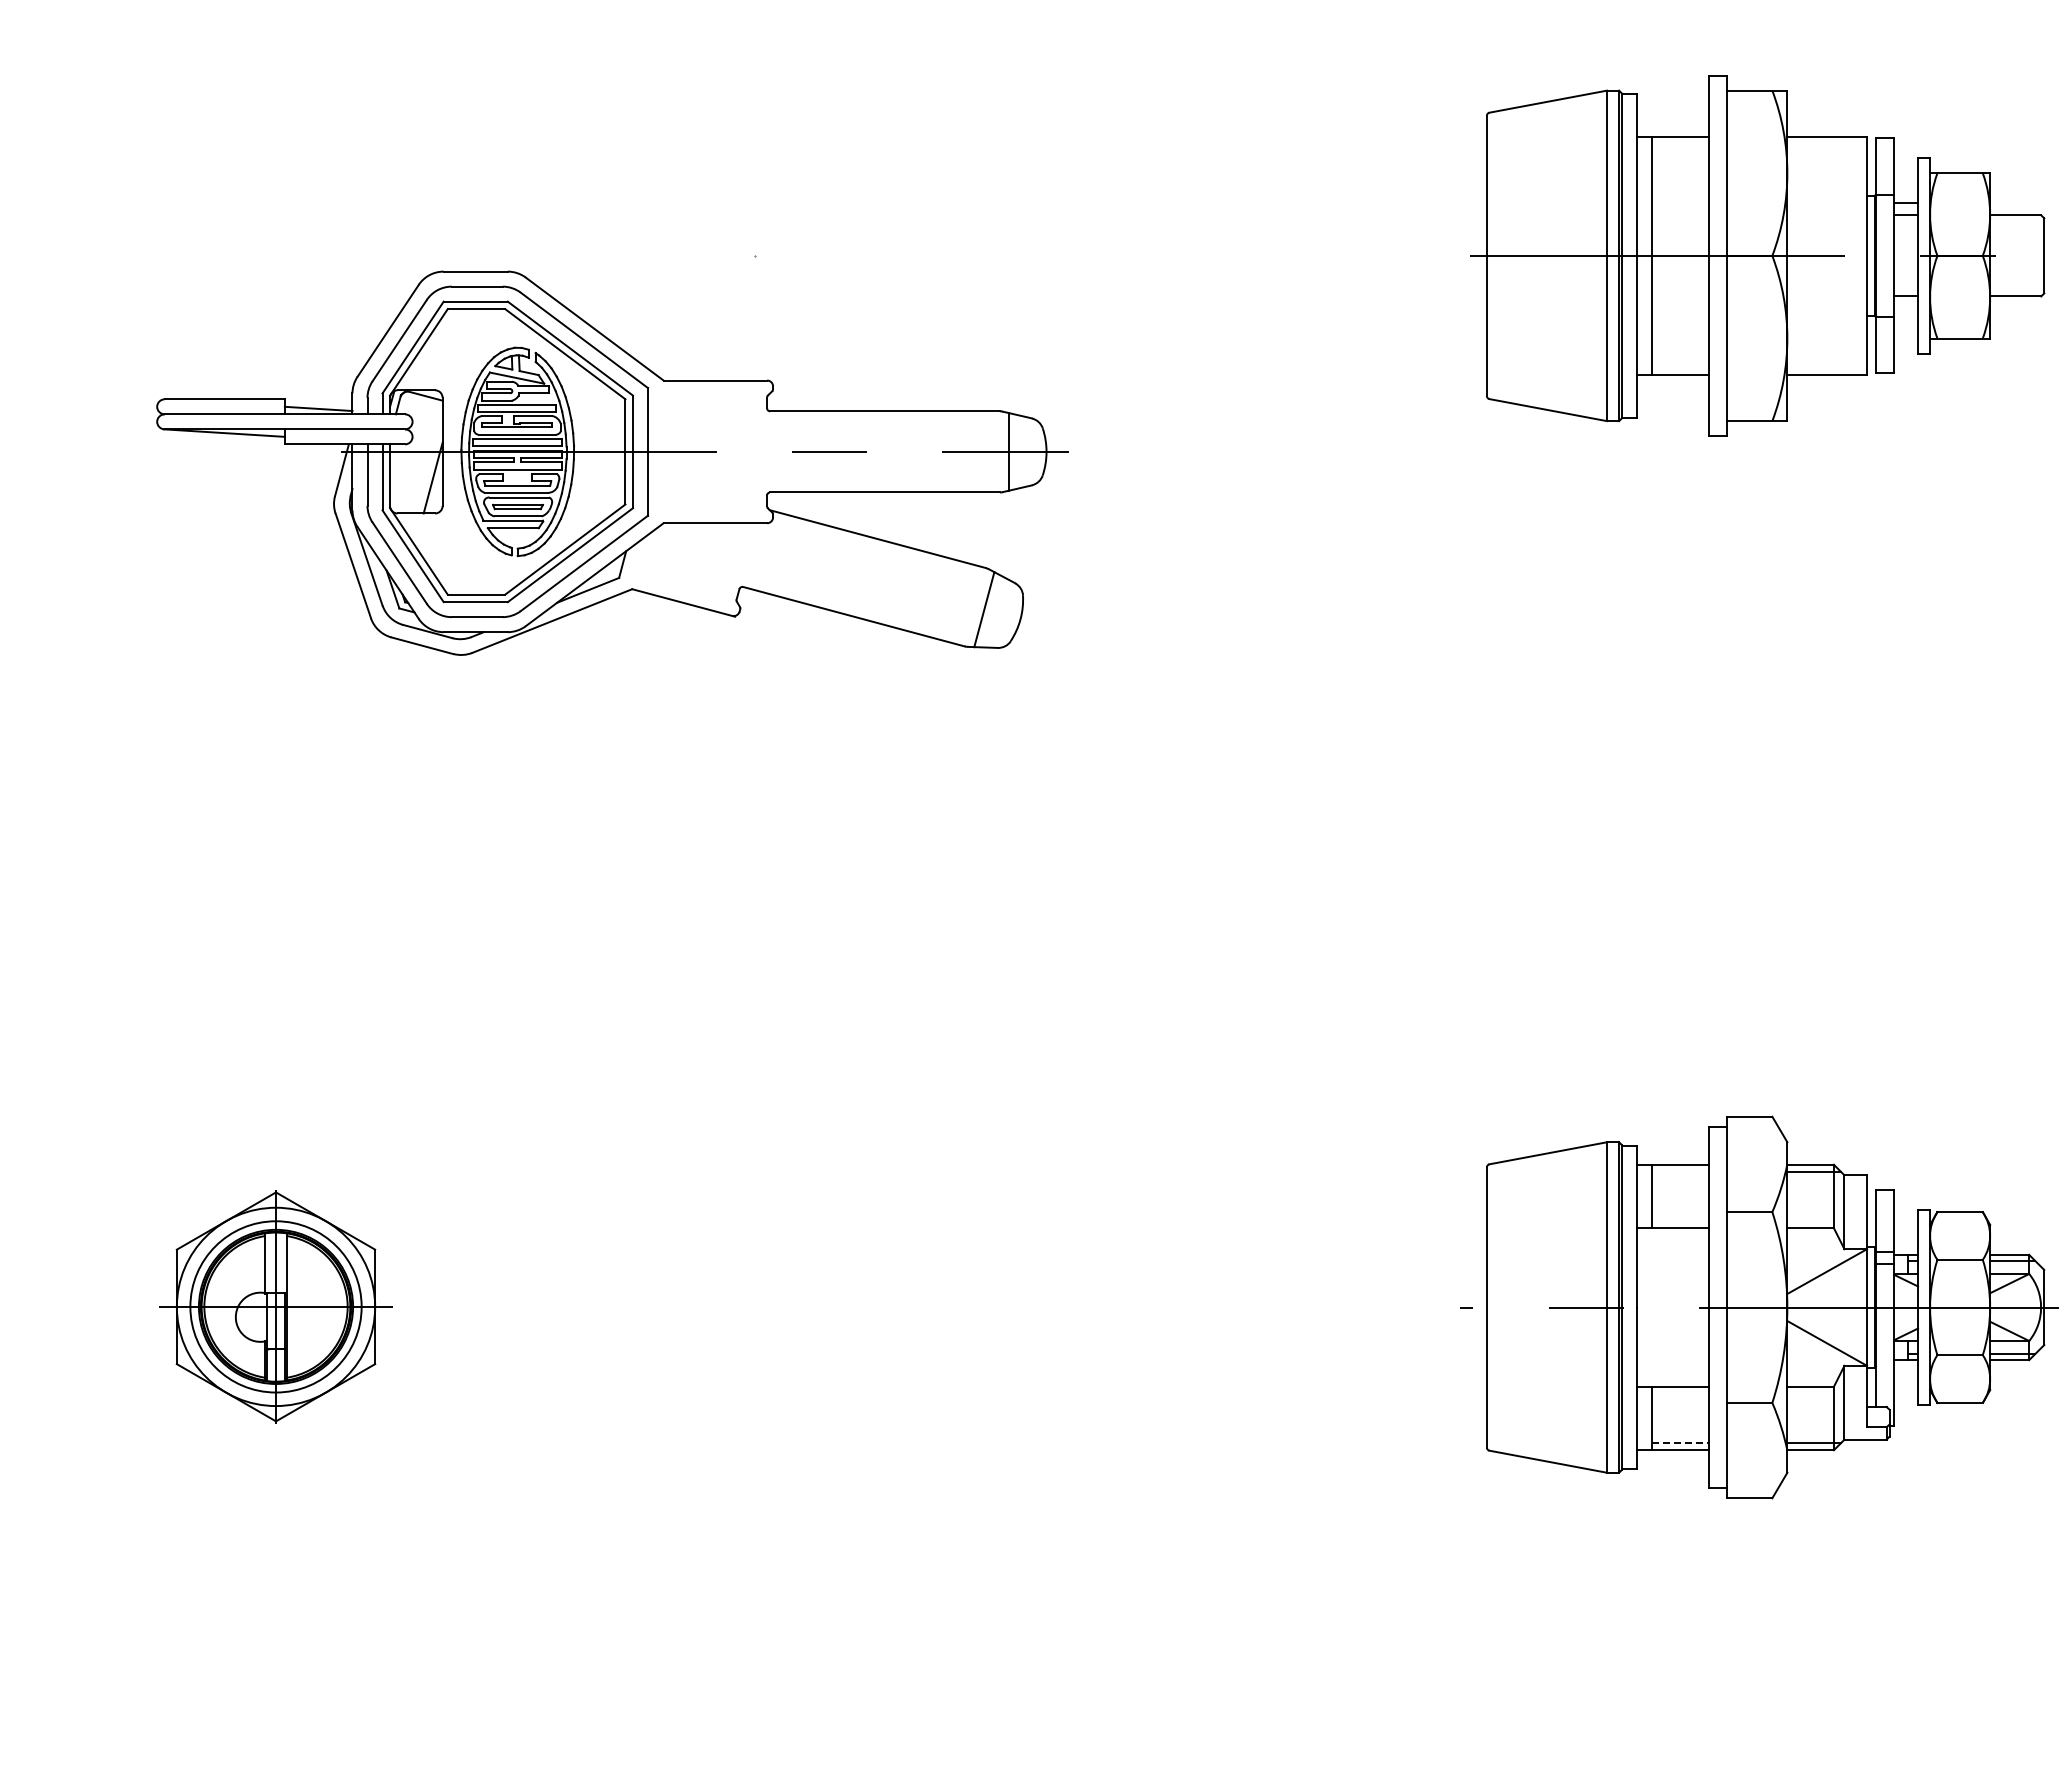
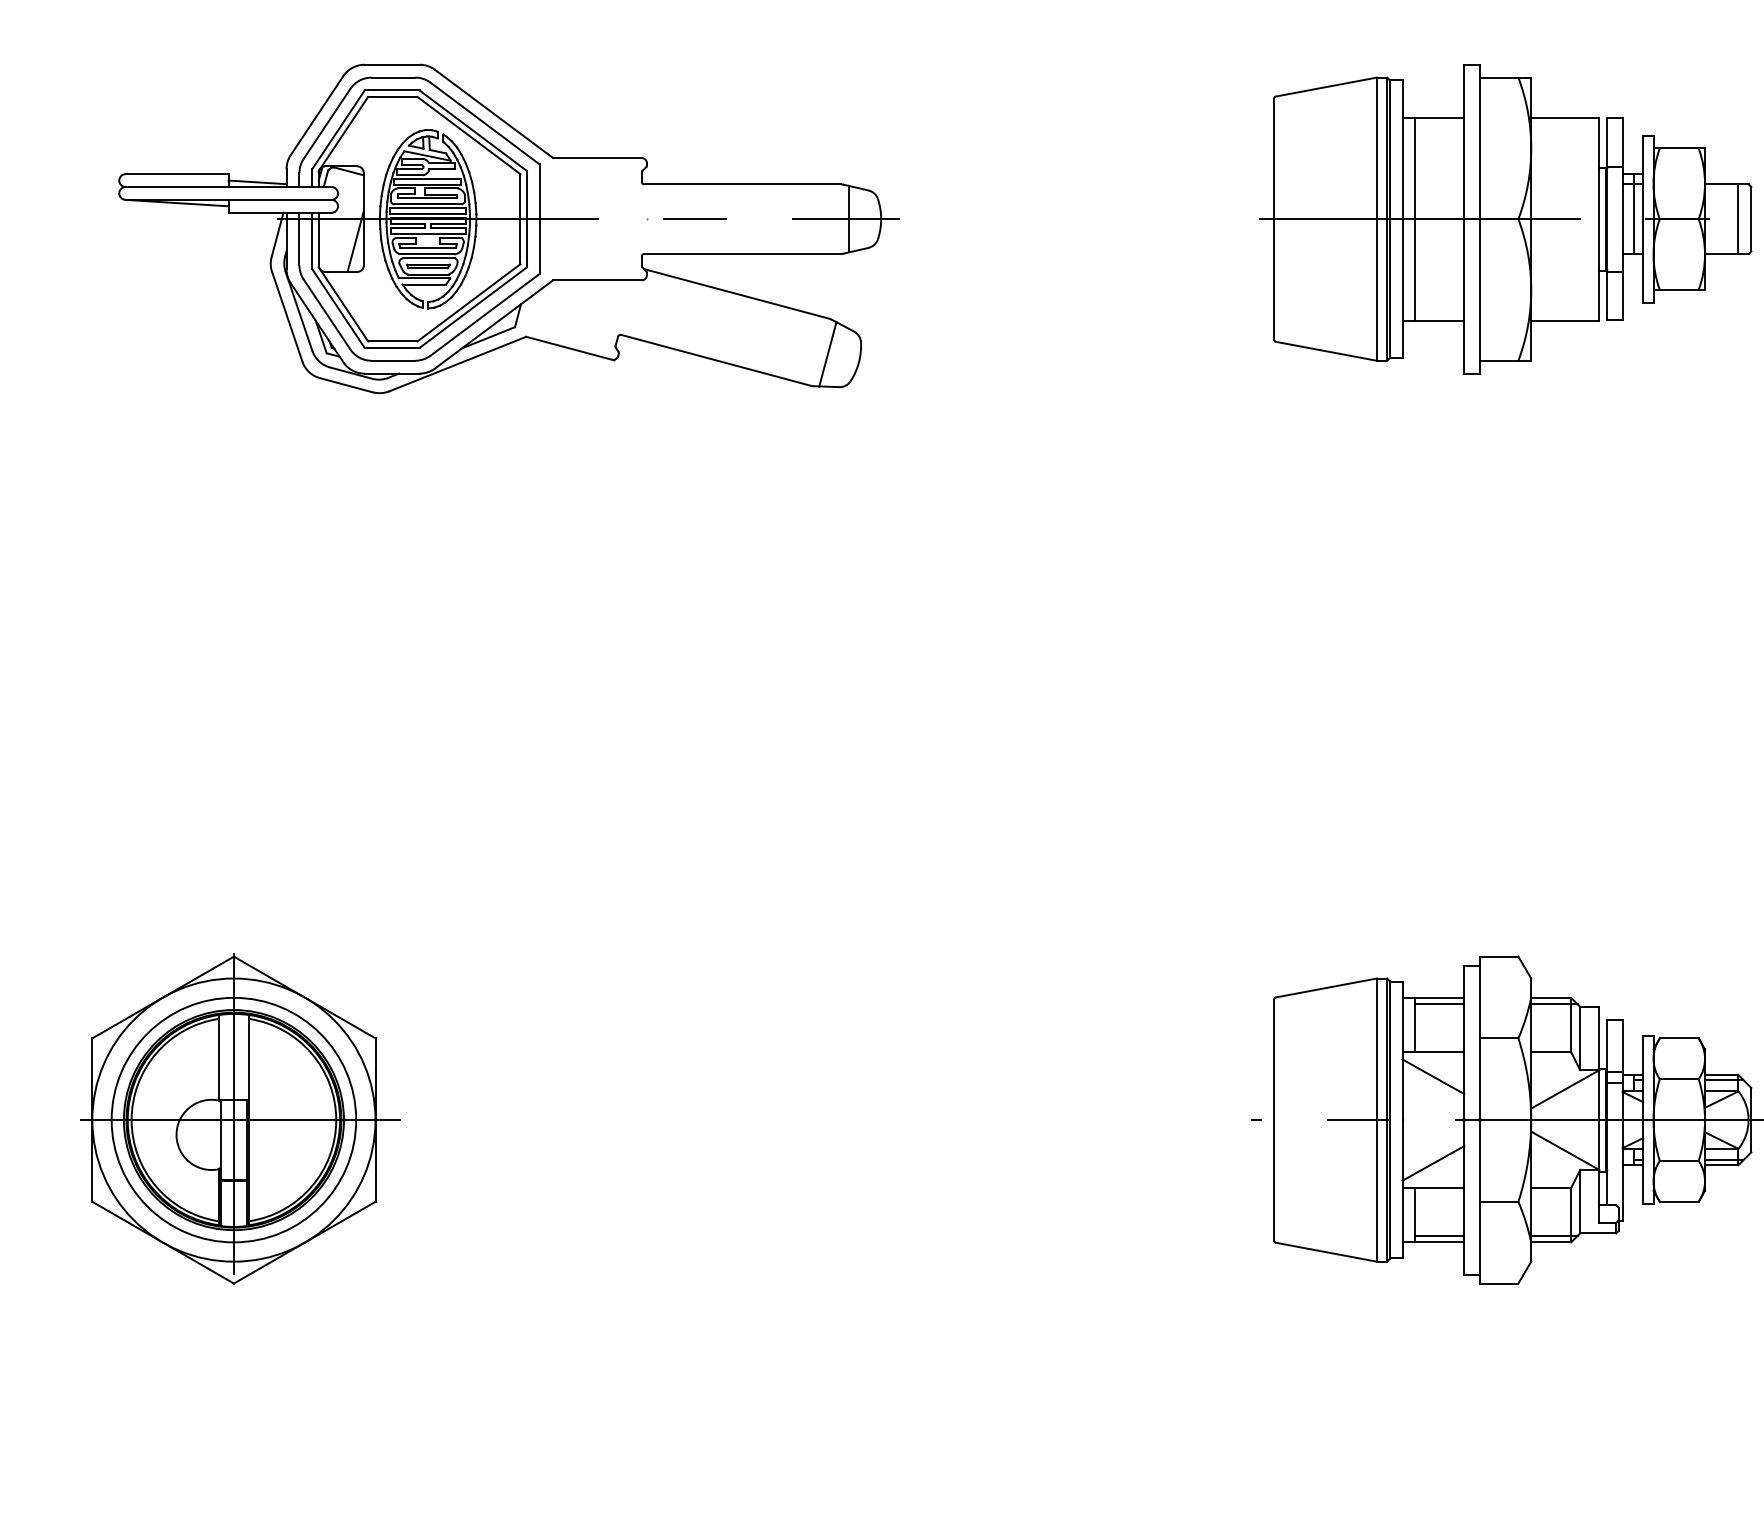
line: (1907, 249) -> (1634, 213), added
line: (2029, 255) -> (1738, 218), added
part: (612, 462) -> (509, 228), moved
line: (1680, 1172) -> (1439, 1004), added
line: (1673, 1256) -> (1433, 1076), added
part: (280, 1305) -> (240, 1118), size x1.67
line: (1673, 1357) -> (1433, 1162), added
line: (1680, 1442) -> (1439, 1235), dashed -> solid

